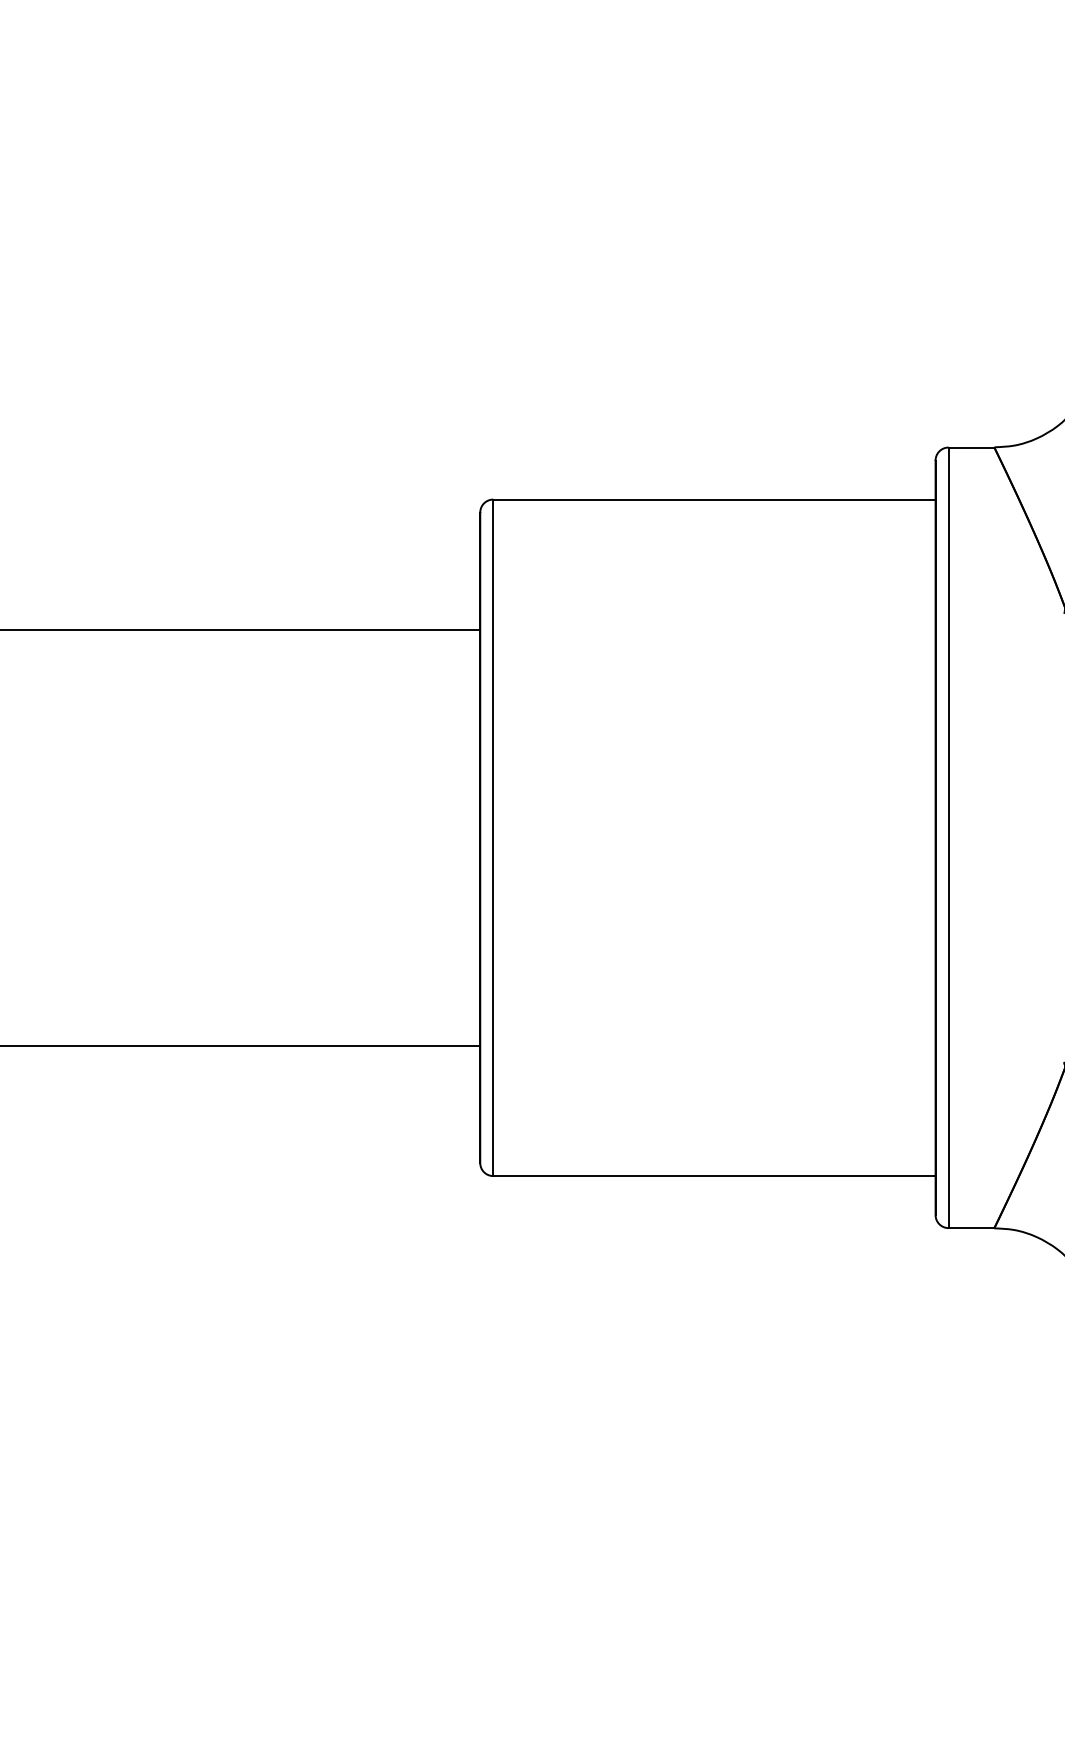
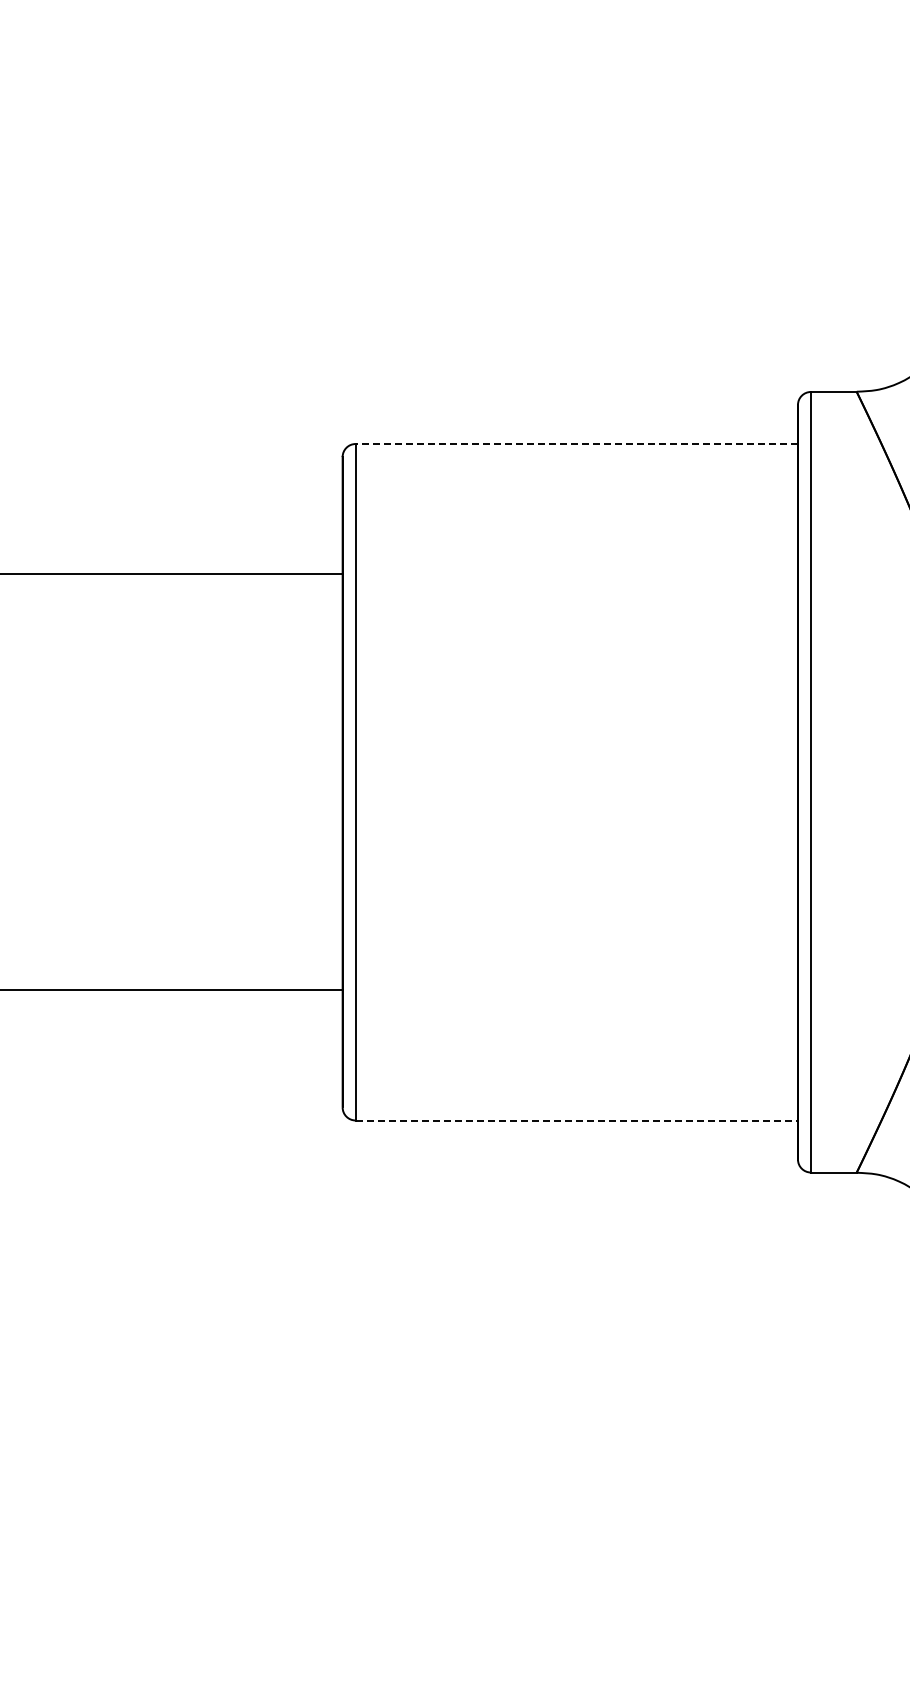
line: (713, 499) -> (575, 443), solid -> dashed
line: (714, 1176) -> (576, 1120), solid -> dashed

